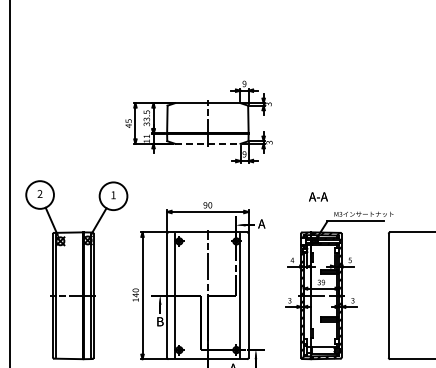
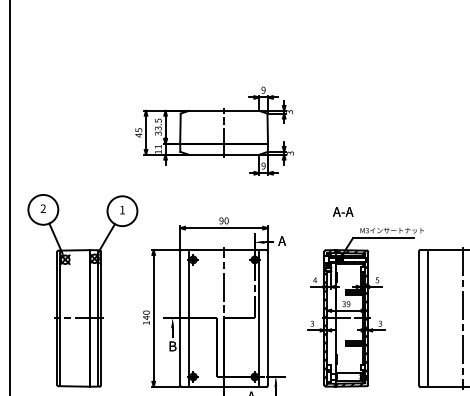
line: (207, 143) -> (223, 154), dashed -> solid
line: (396, 295) -> (427, 318), added
line: (429, 295) -> (462, 318), added

